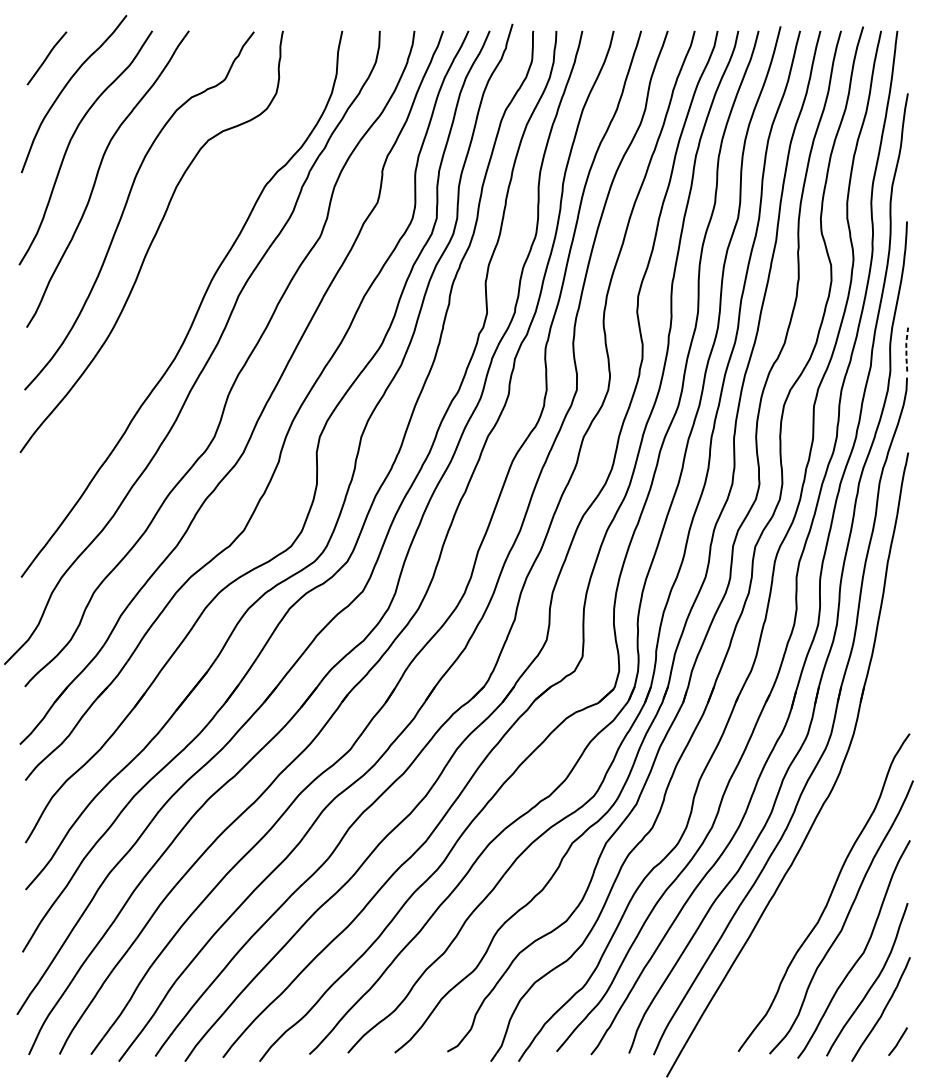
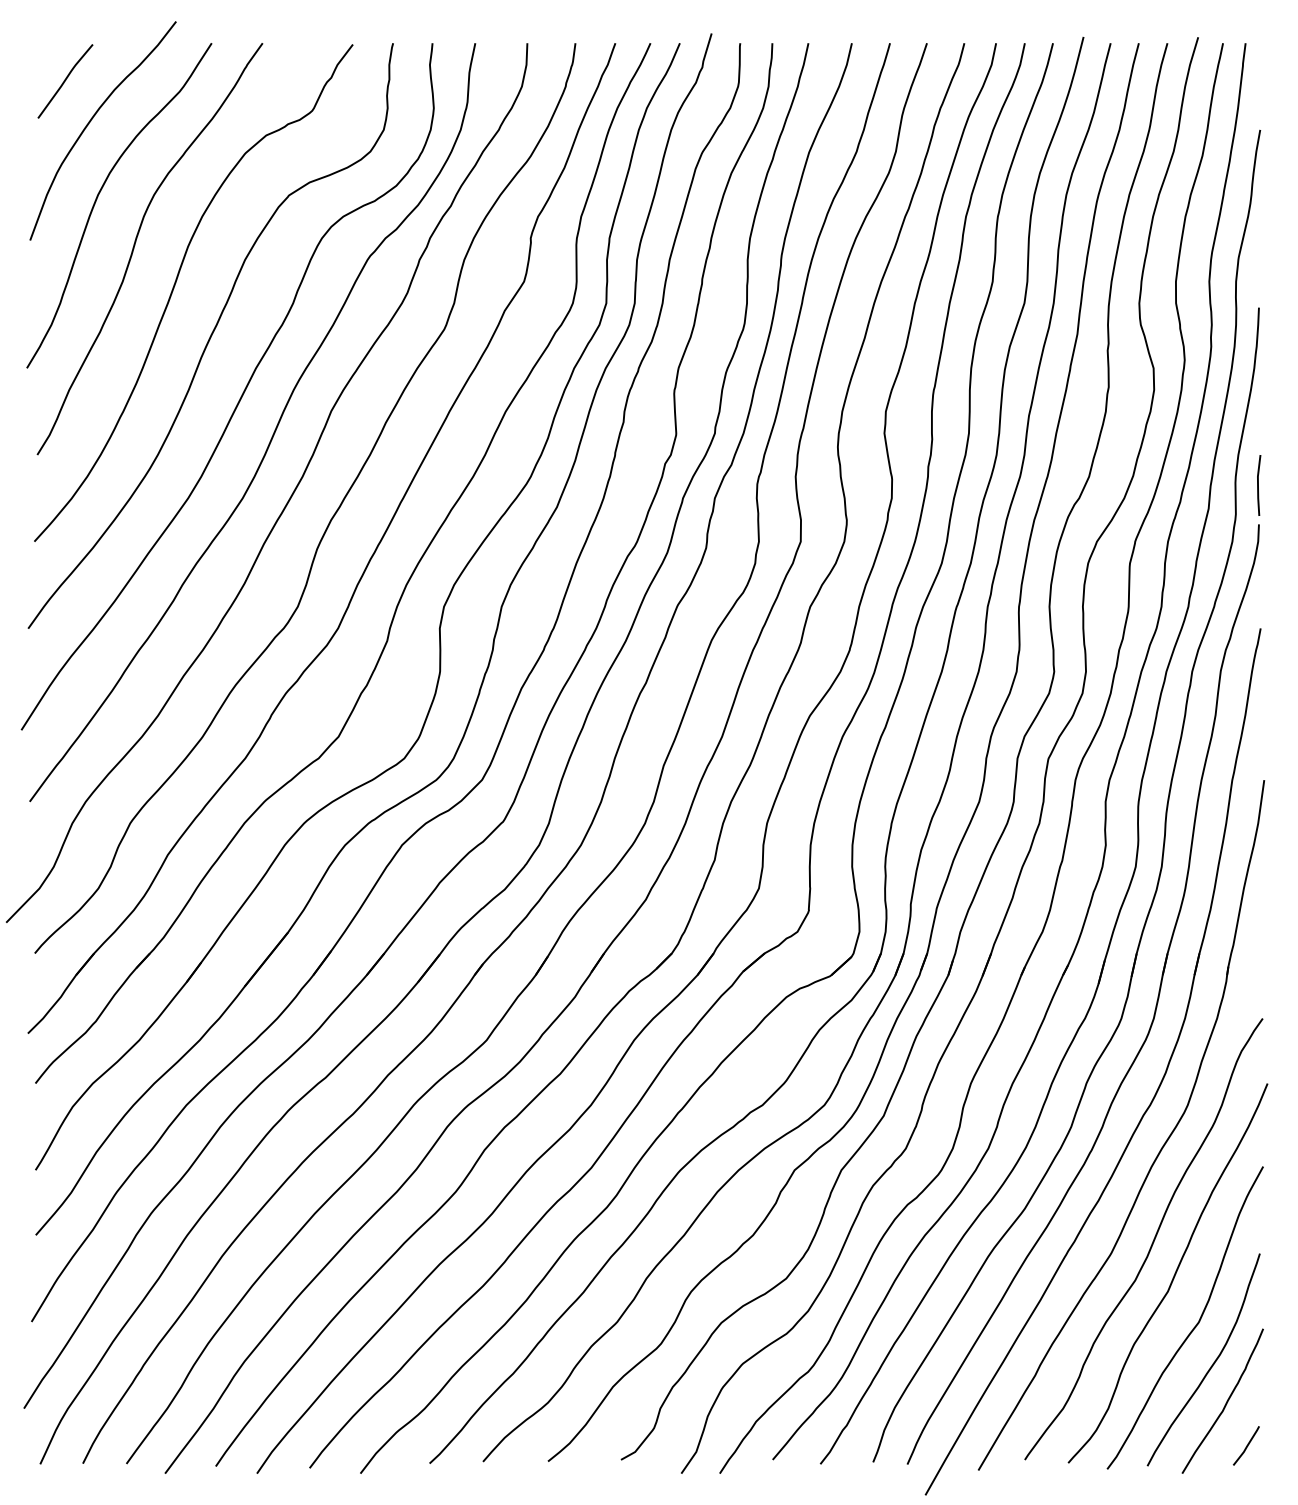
curve: (173, 284) -> (241, 394), added
line: (906, 349) -> (1258, 485), dashed -> solid
part: (835, 828) -> (1159, 1150), added

